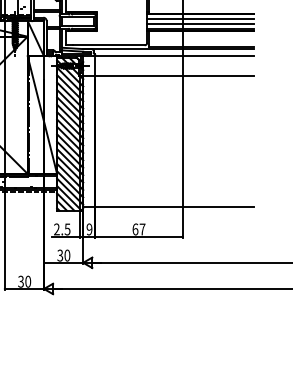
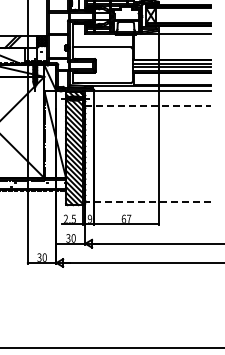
line: (168, 75) -> (148, 105), solid -> dashed
line: (167, 206) -> (147, 202), solid -> dashed

